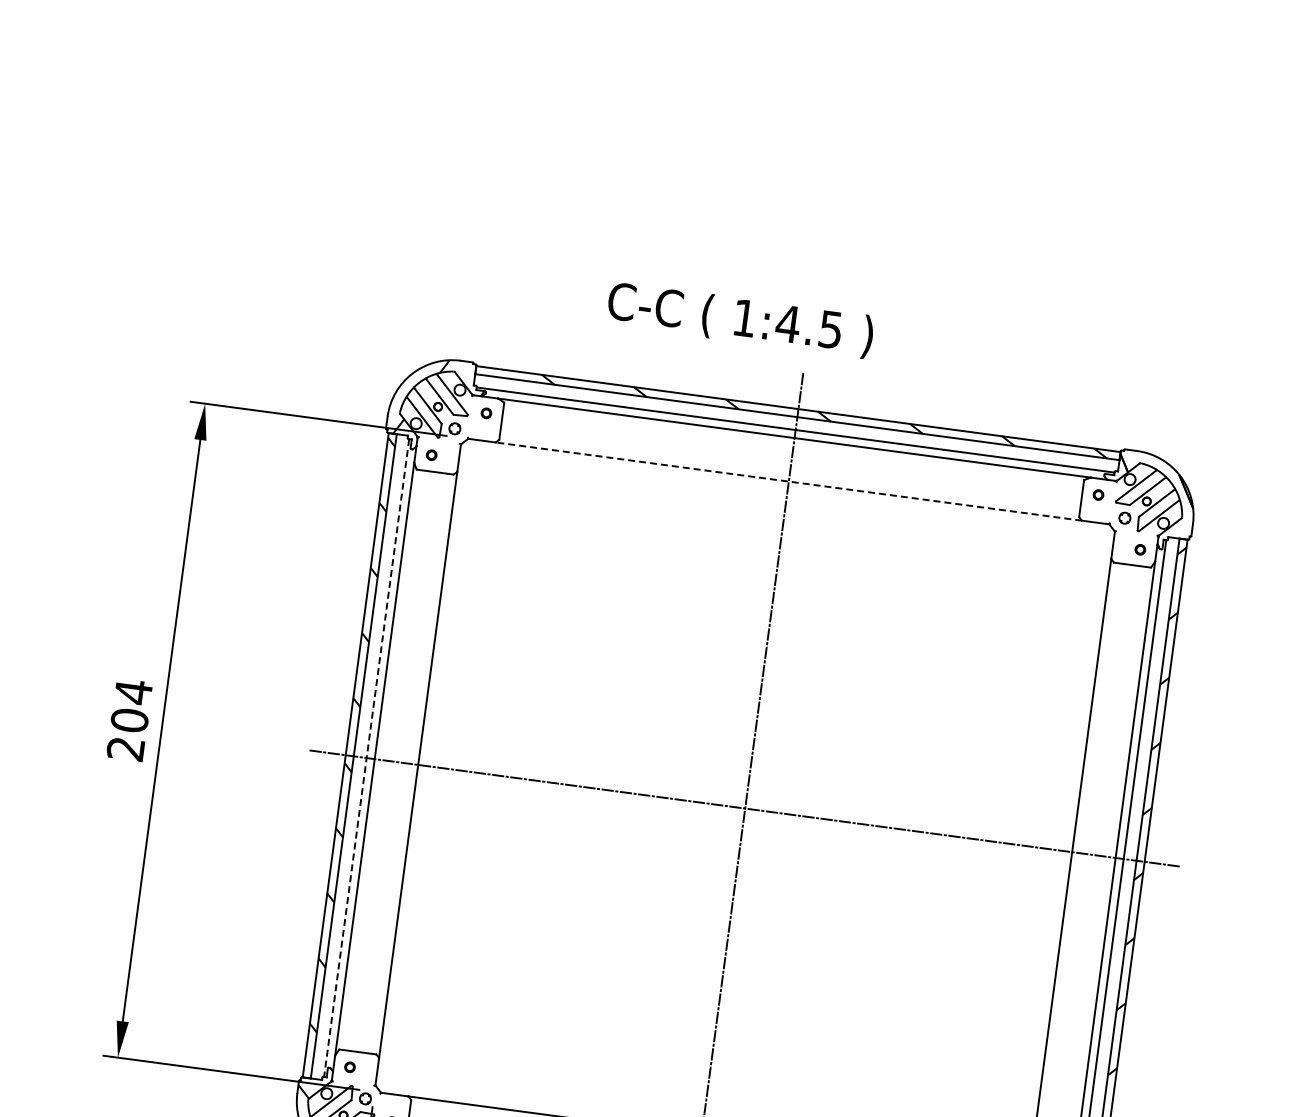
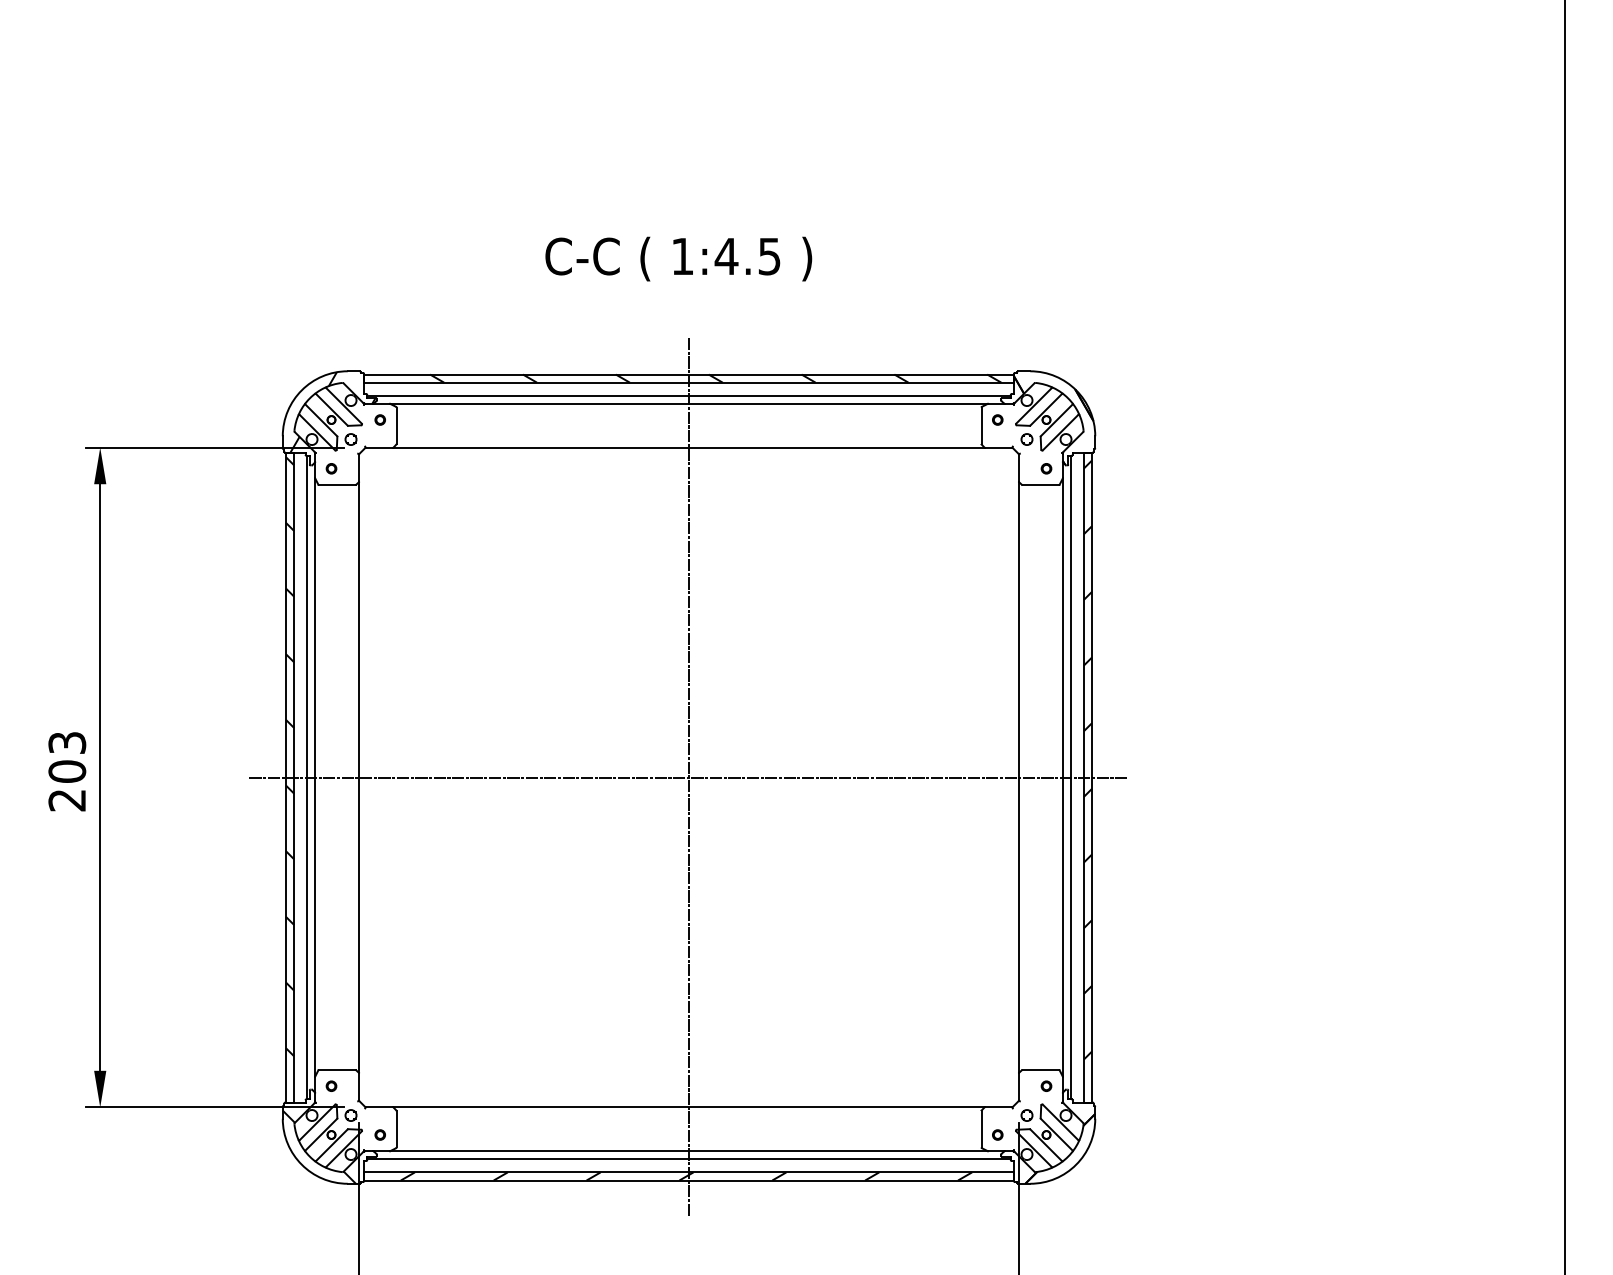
text: (740, 319) -> (678, 258), moved
line: (789, 481) -> (689, 447), dashed -> solid
text: (133, 692) -> (67, 743), 204 -> 203
line: (367, 758) -> (307, 777), dashed -> solid

